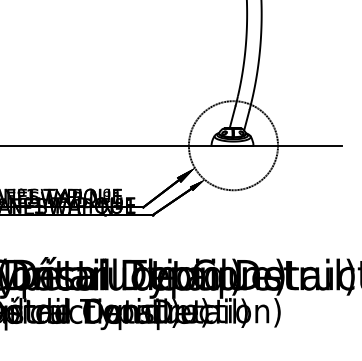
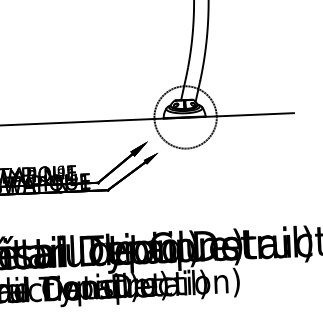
circle: (233, 145) -> (185, 117), size x0.7

